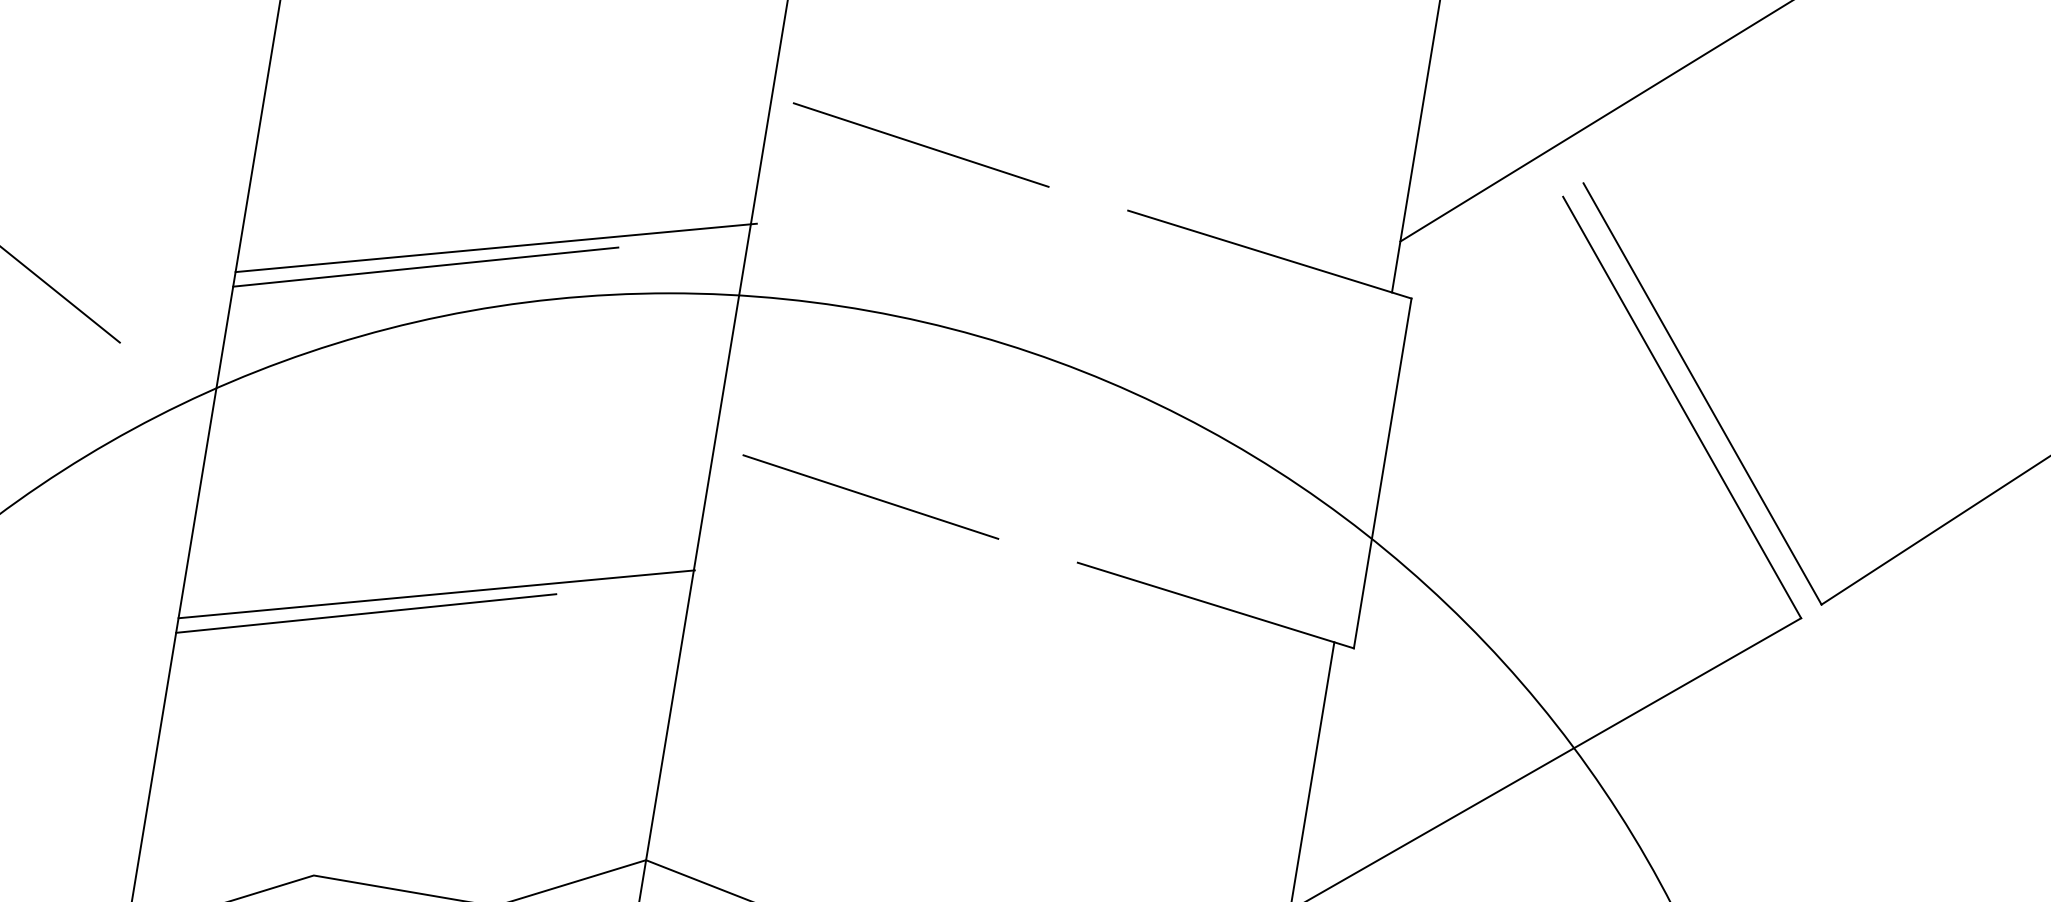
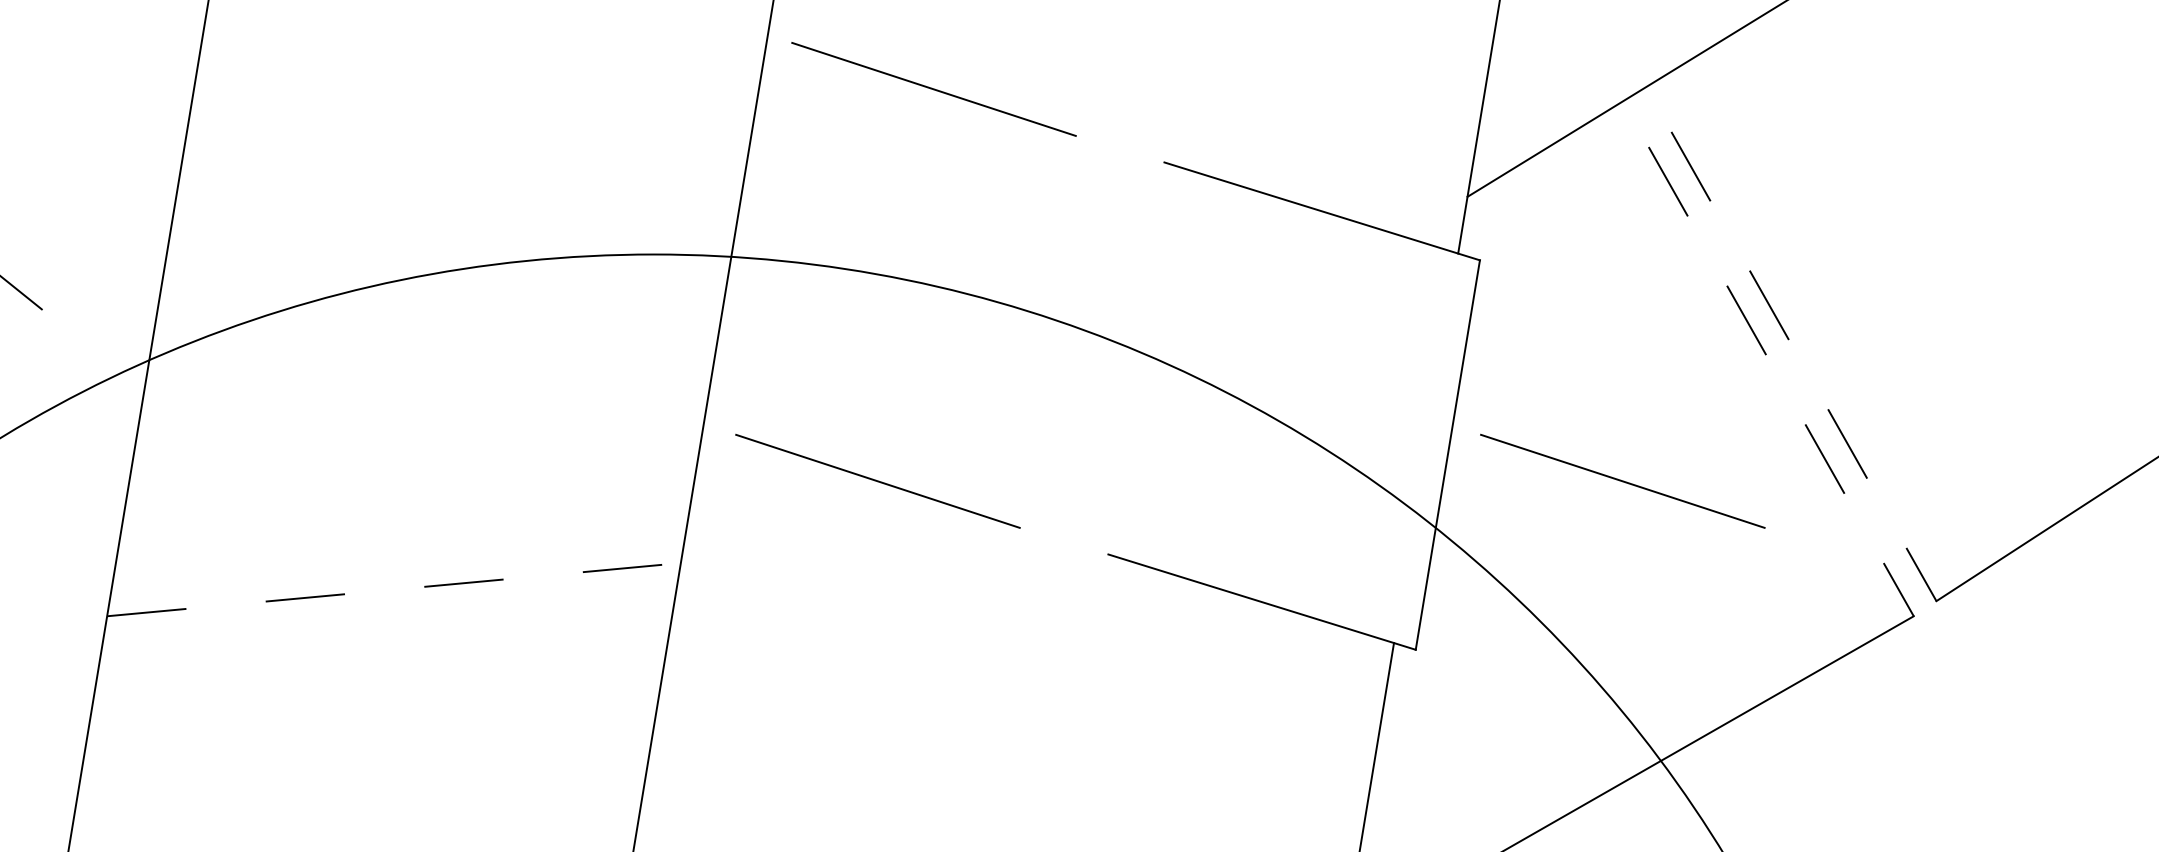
line: (495, 247) -> (460, 203), removed
line: (425, 266) -> (382, 224), removed
line: (1702, 393) -> (1803, 366), solid -> dashed
line: (1682, 407) -> (1781, 381), solid -> dashed
line: (1539, 496) -> (1622, 480), added
line: (437, 594) -> (395, 589), solid -> dashed
line: (366, 613) -> (316, 610), removed

